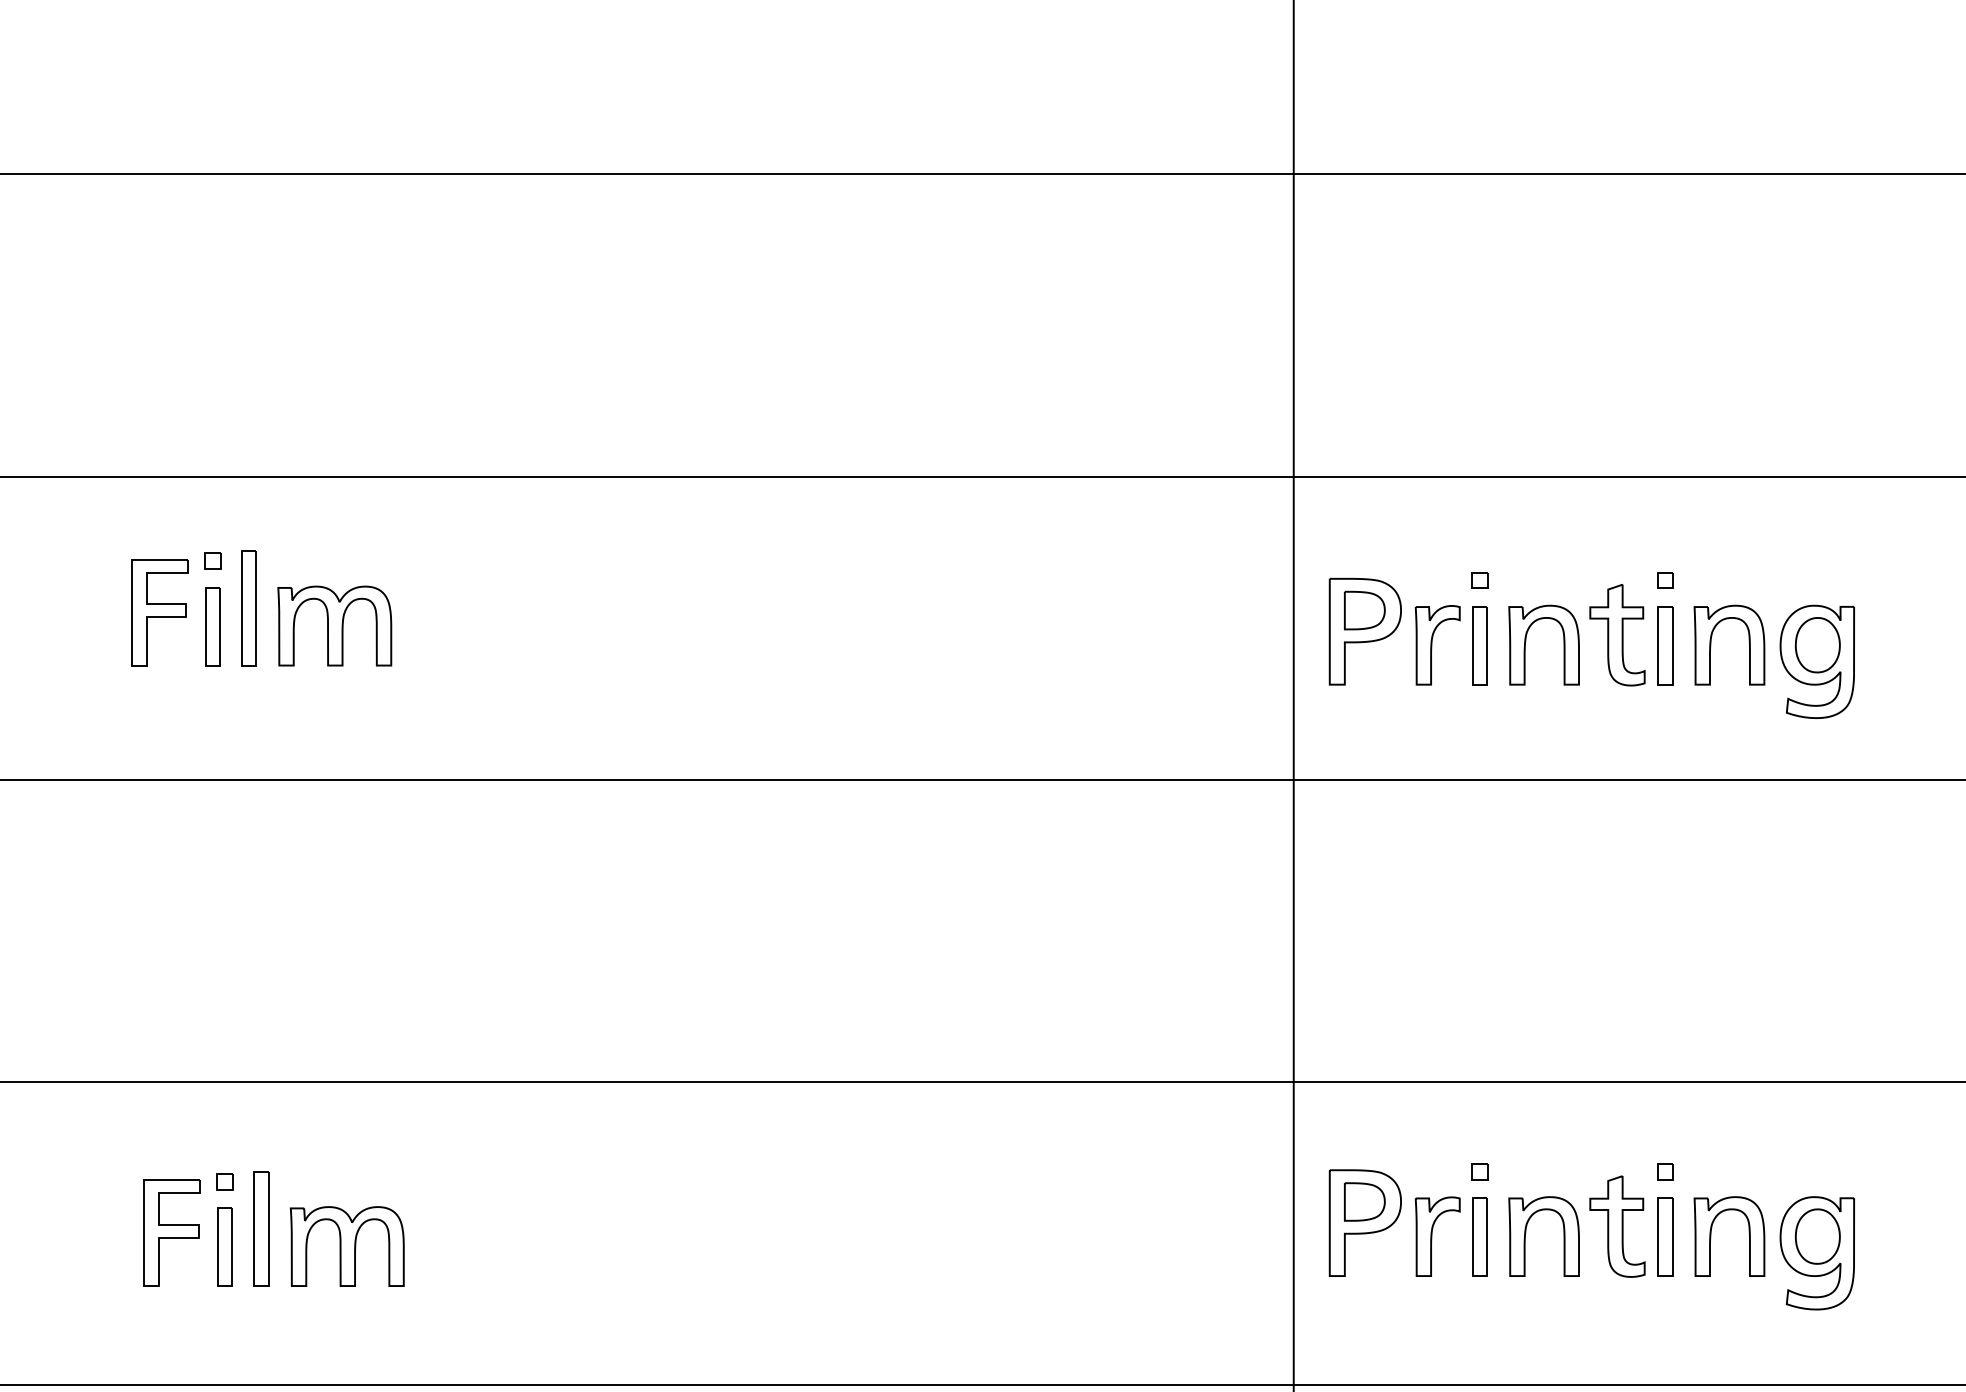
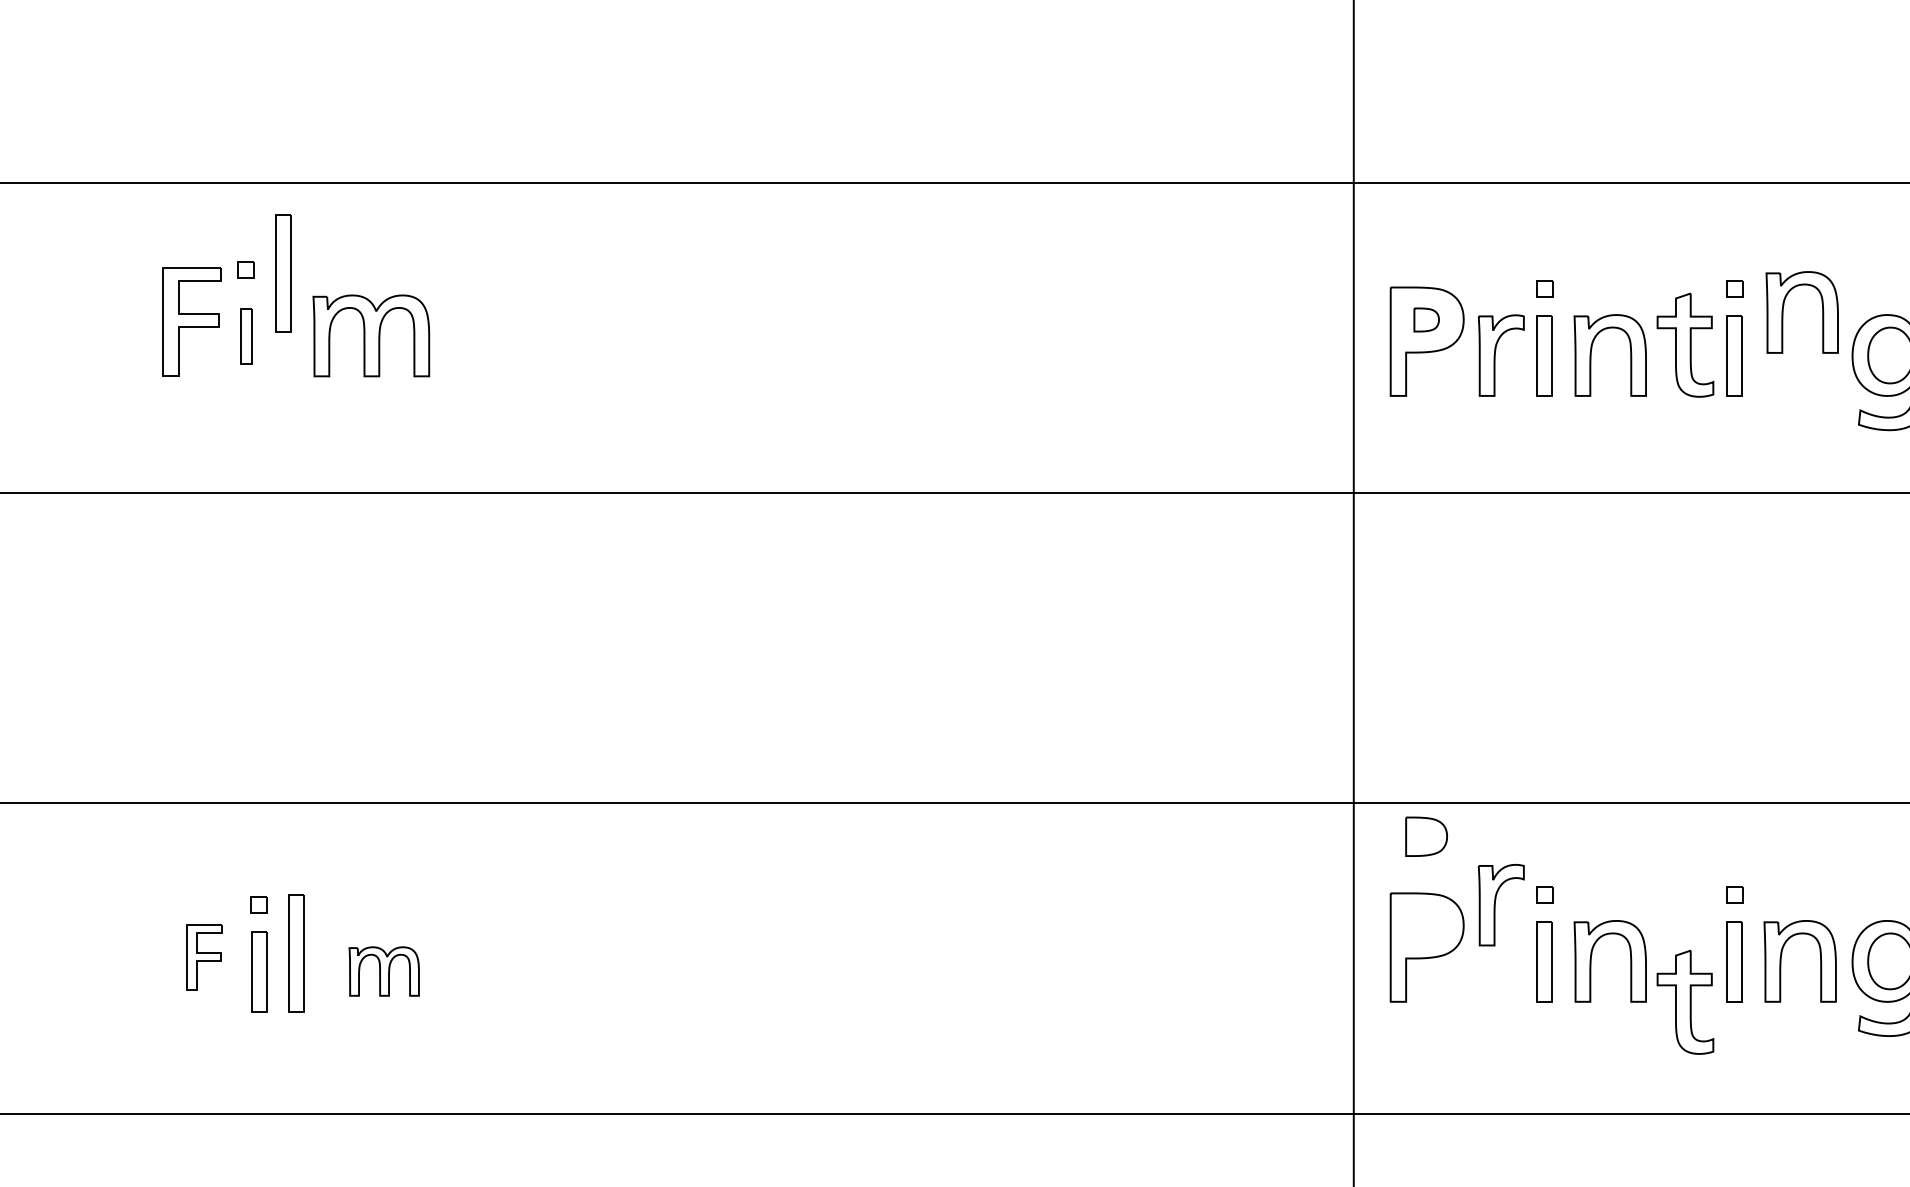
part: (248, 608) -> (282, 273), moved
part: (1364, 610) -> (1426, 319), size x0.6
part: (212, 626) -> (246, 336), size x0.7
part: (1711, 644) -> (1783, 311), moved
part: (1364, 1201) -> (1426, 836), moved
part: (1617, 1226) -> (1685, 1002), moved
part: (171, 1232) -> (204, 957), size x0.6
part: (1437, 1236) -> (1501, 904), moved
part: (347, 1246) -> (384, 971), size x0.6

